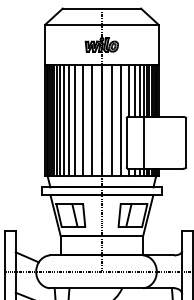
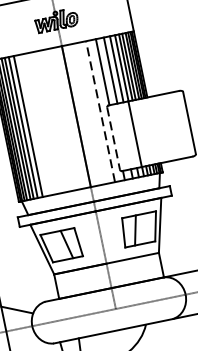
line: (68, 120) -> (33, 125), removed
line: (75, 120) -> (42, 123), removed
line: (82, 120) -> (51, 121), removed
line: (91, 120) -> (63, 119), removed
line: (112, 120) -> (89, 113), removed
line: (120, 120) -> (99, 111), solid -> dashed
line: (126, 142) -> (113, 138), solid -> dashed

